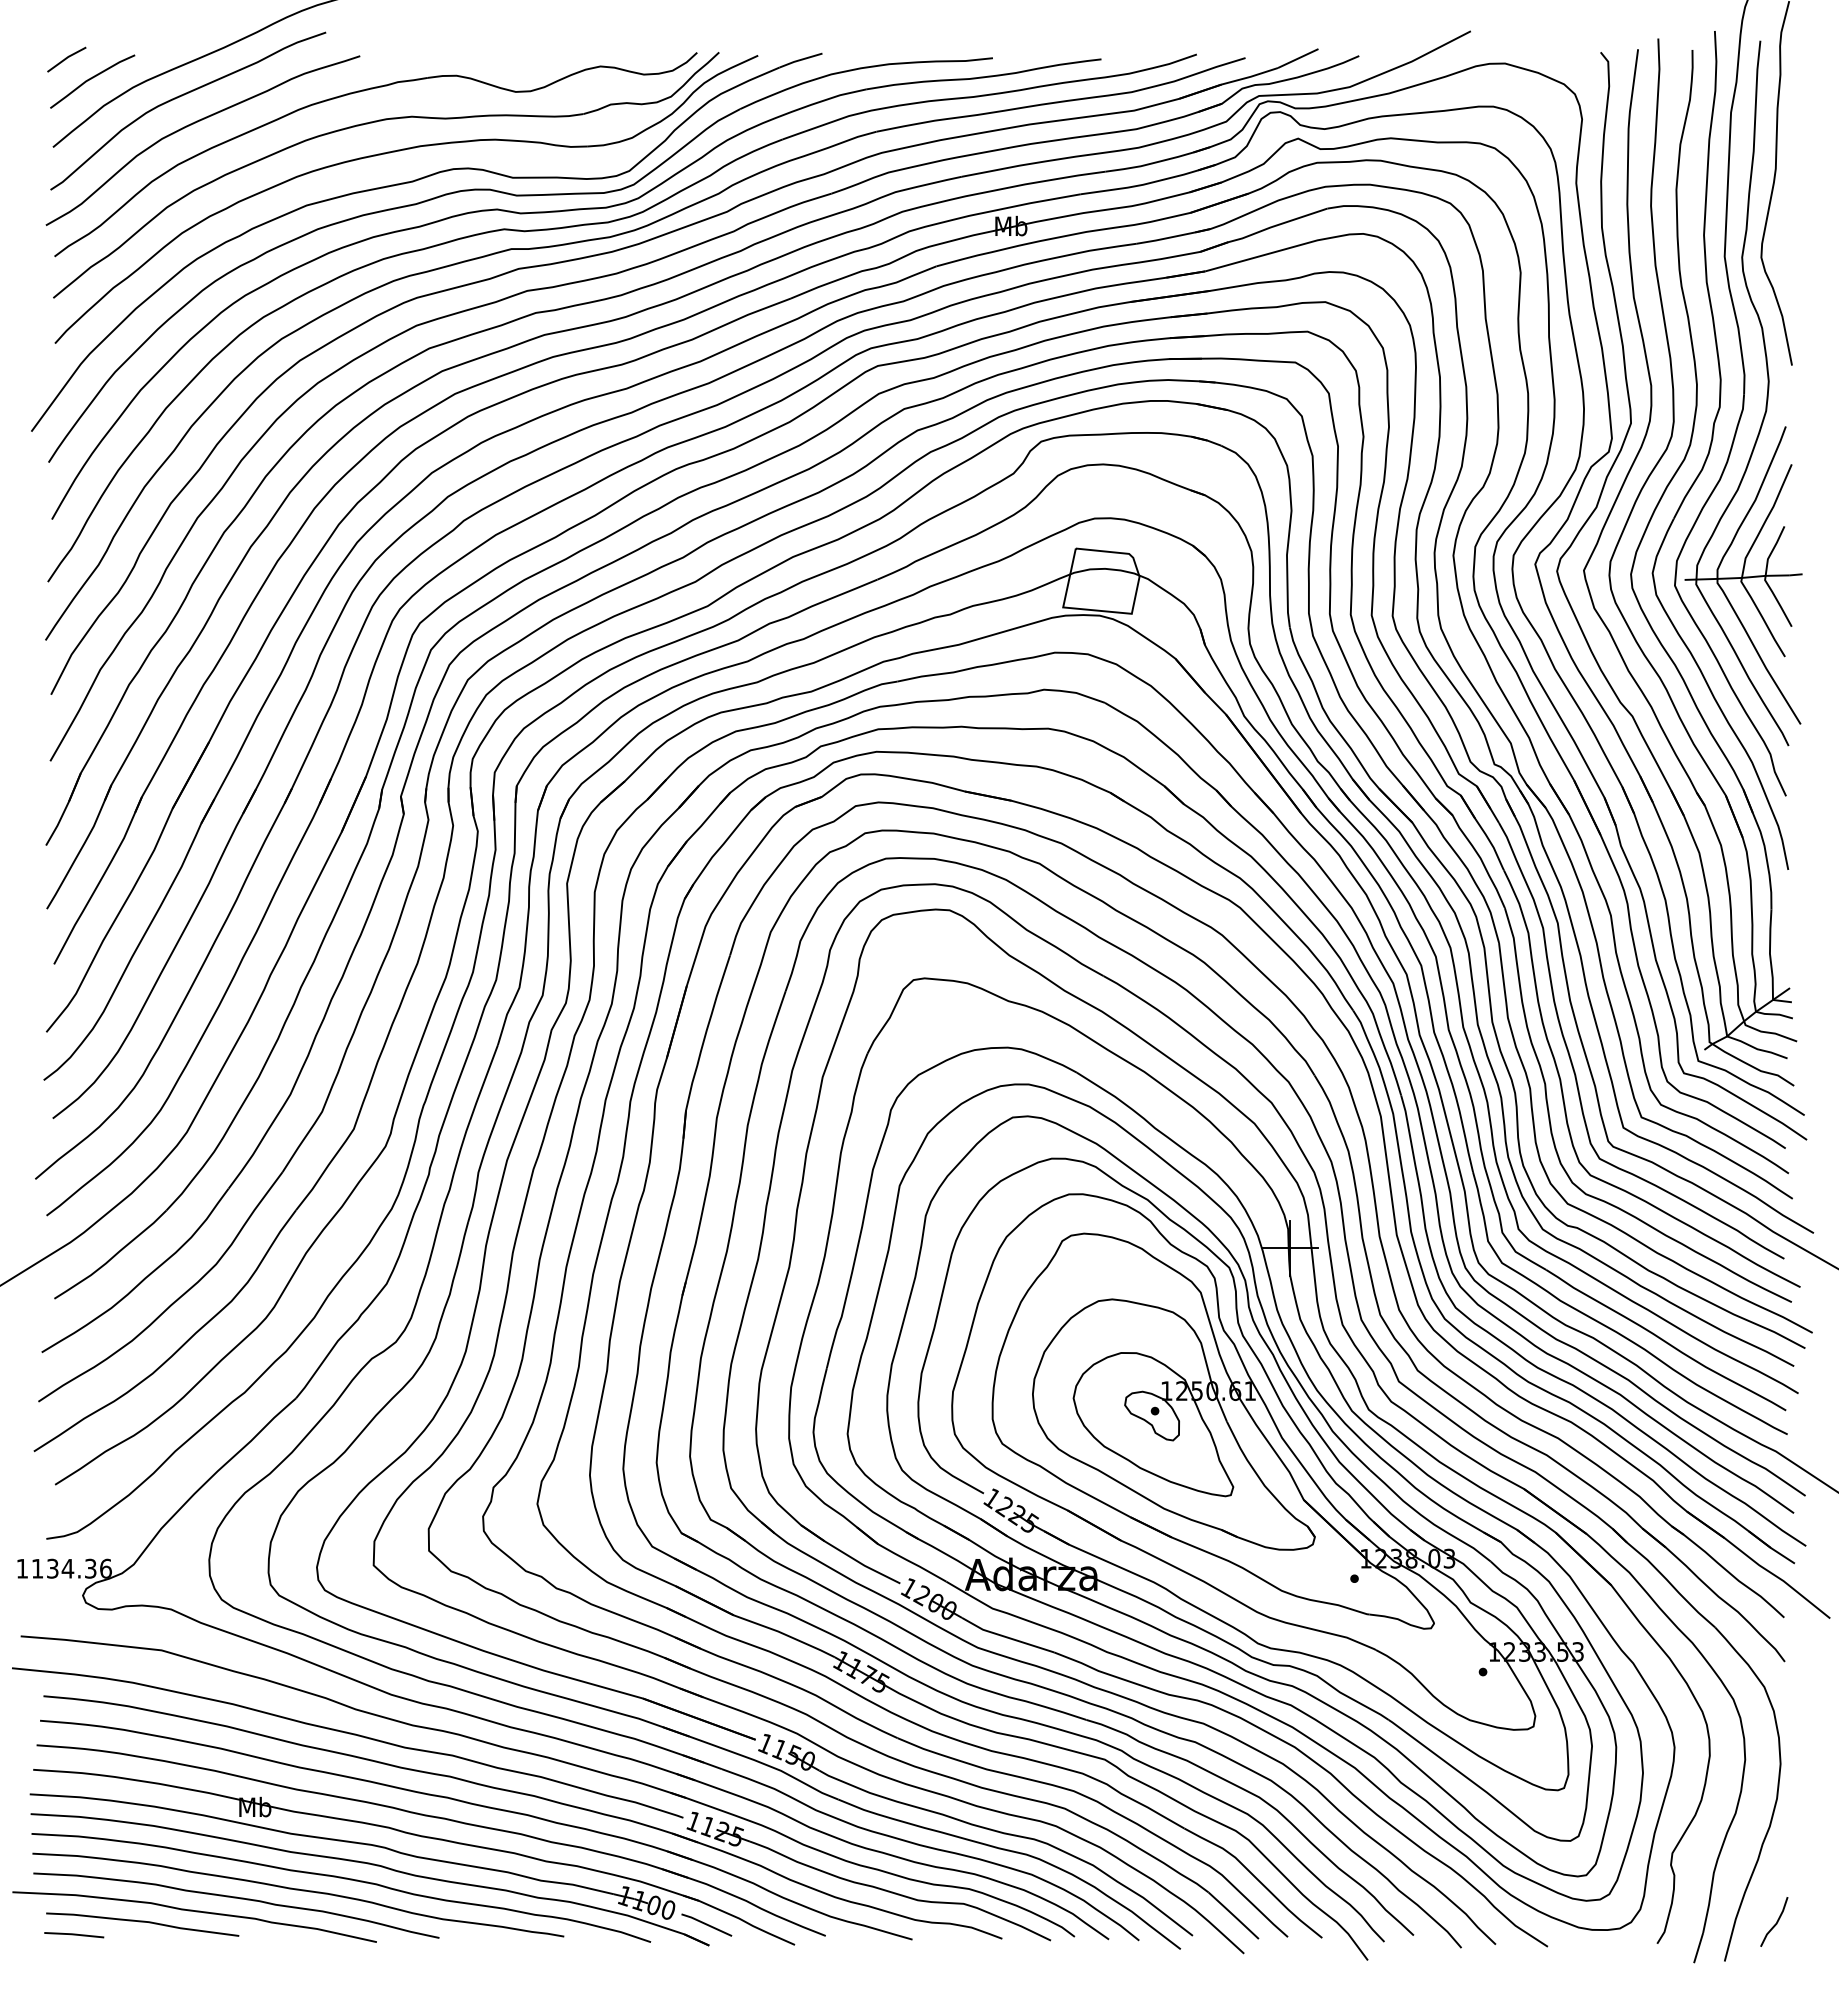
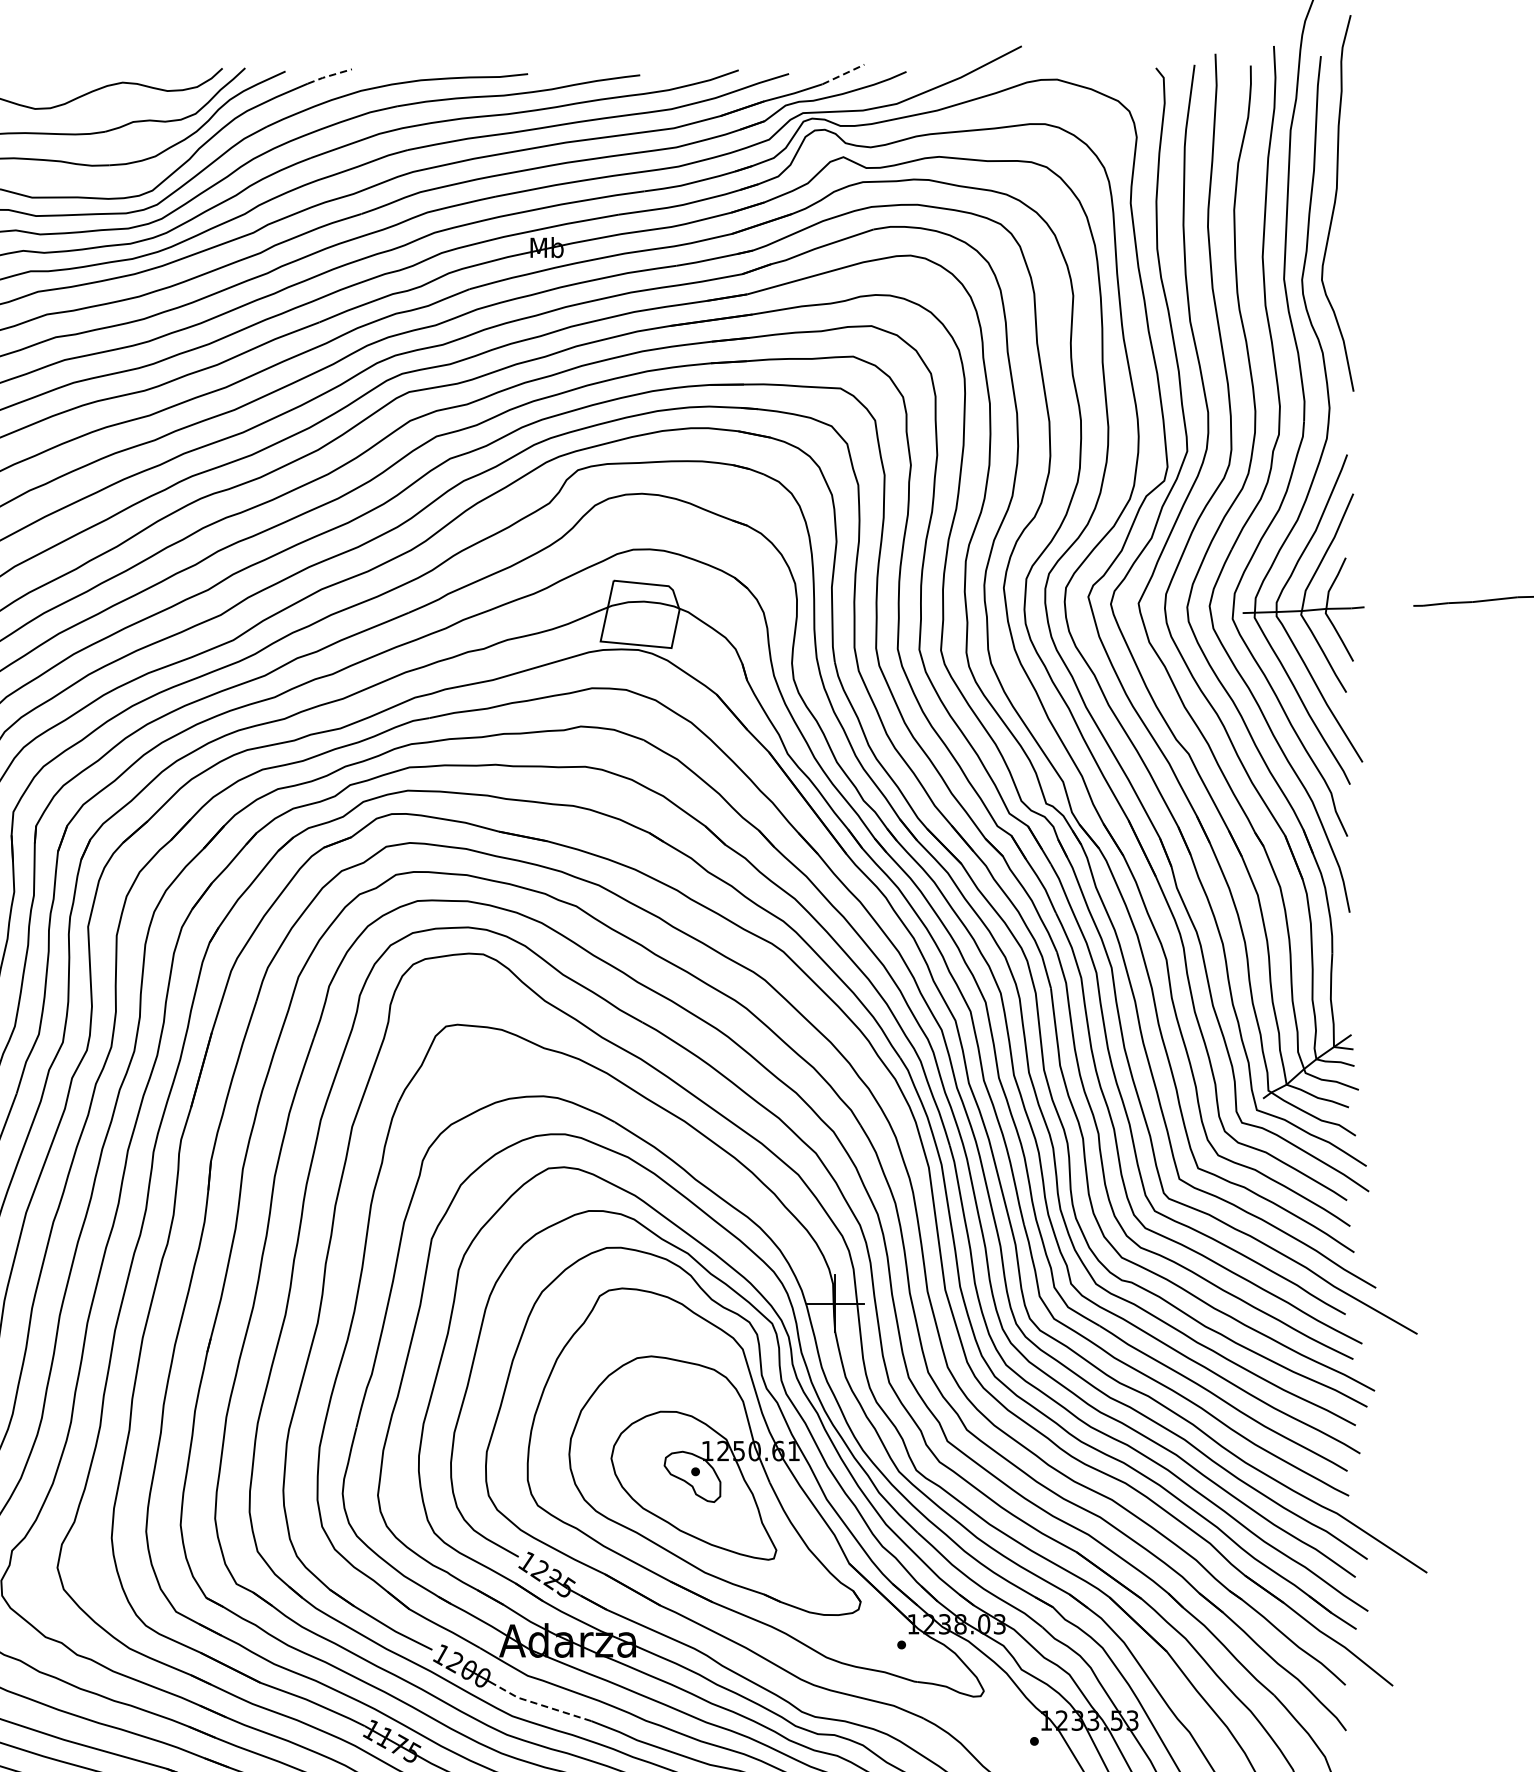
line: (1298, 58) -> (843, 74), solid -> dashed
line: (800, 59) -> (329, 75), solid -> dashed
line: (1005, 1637) -> (541, 1705), solid -> dashed

